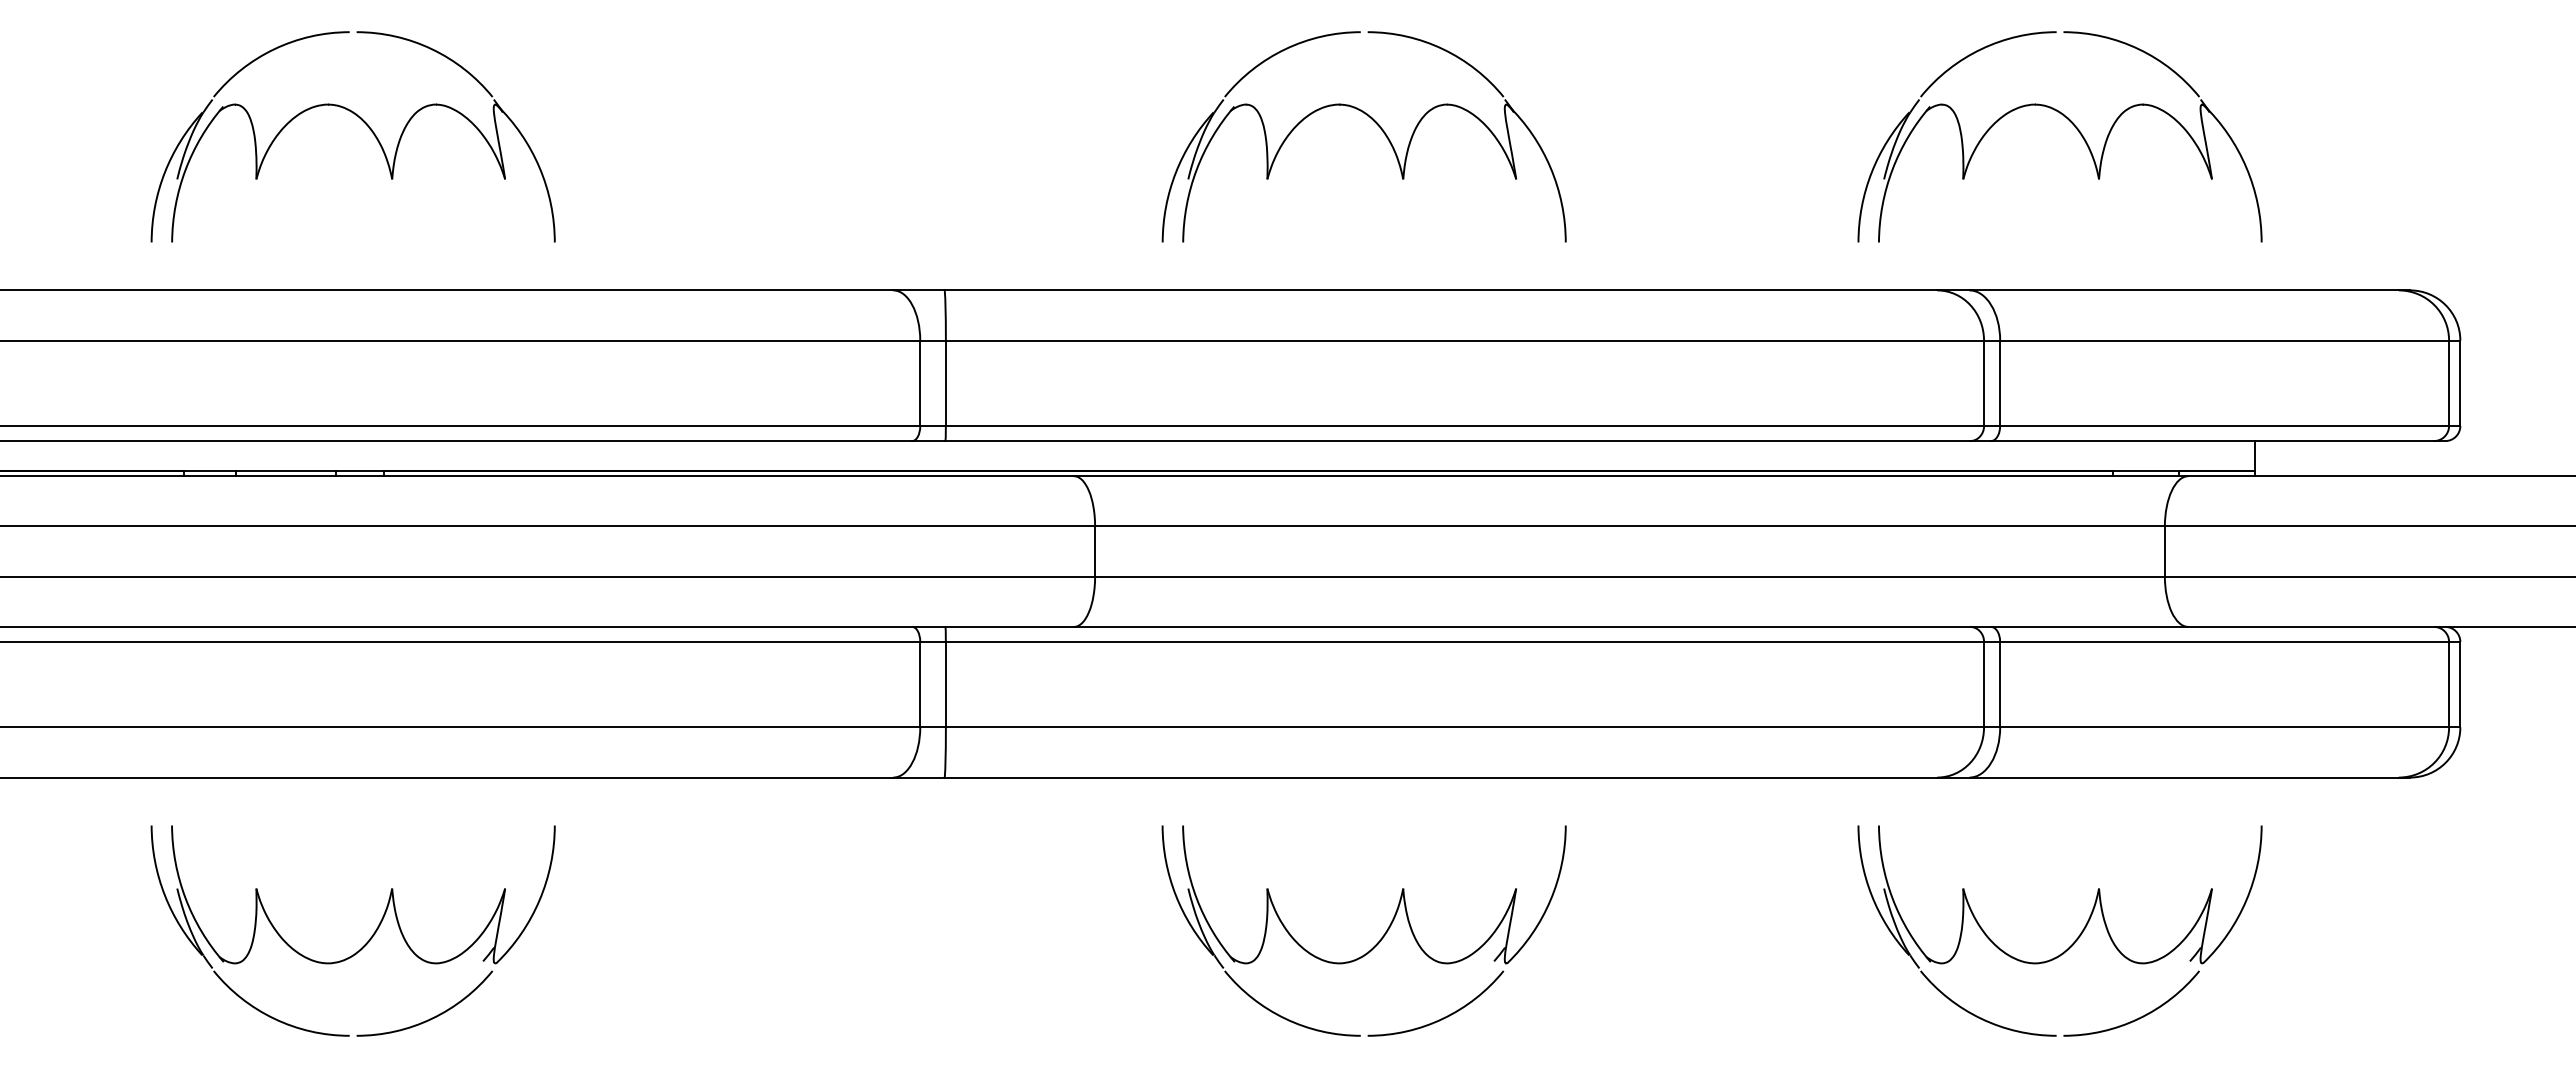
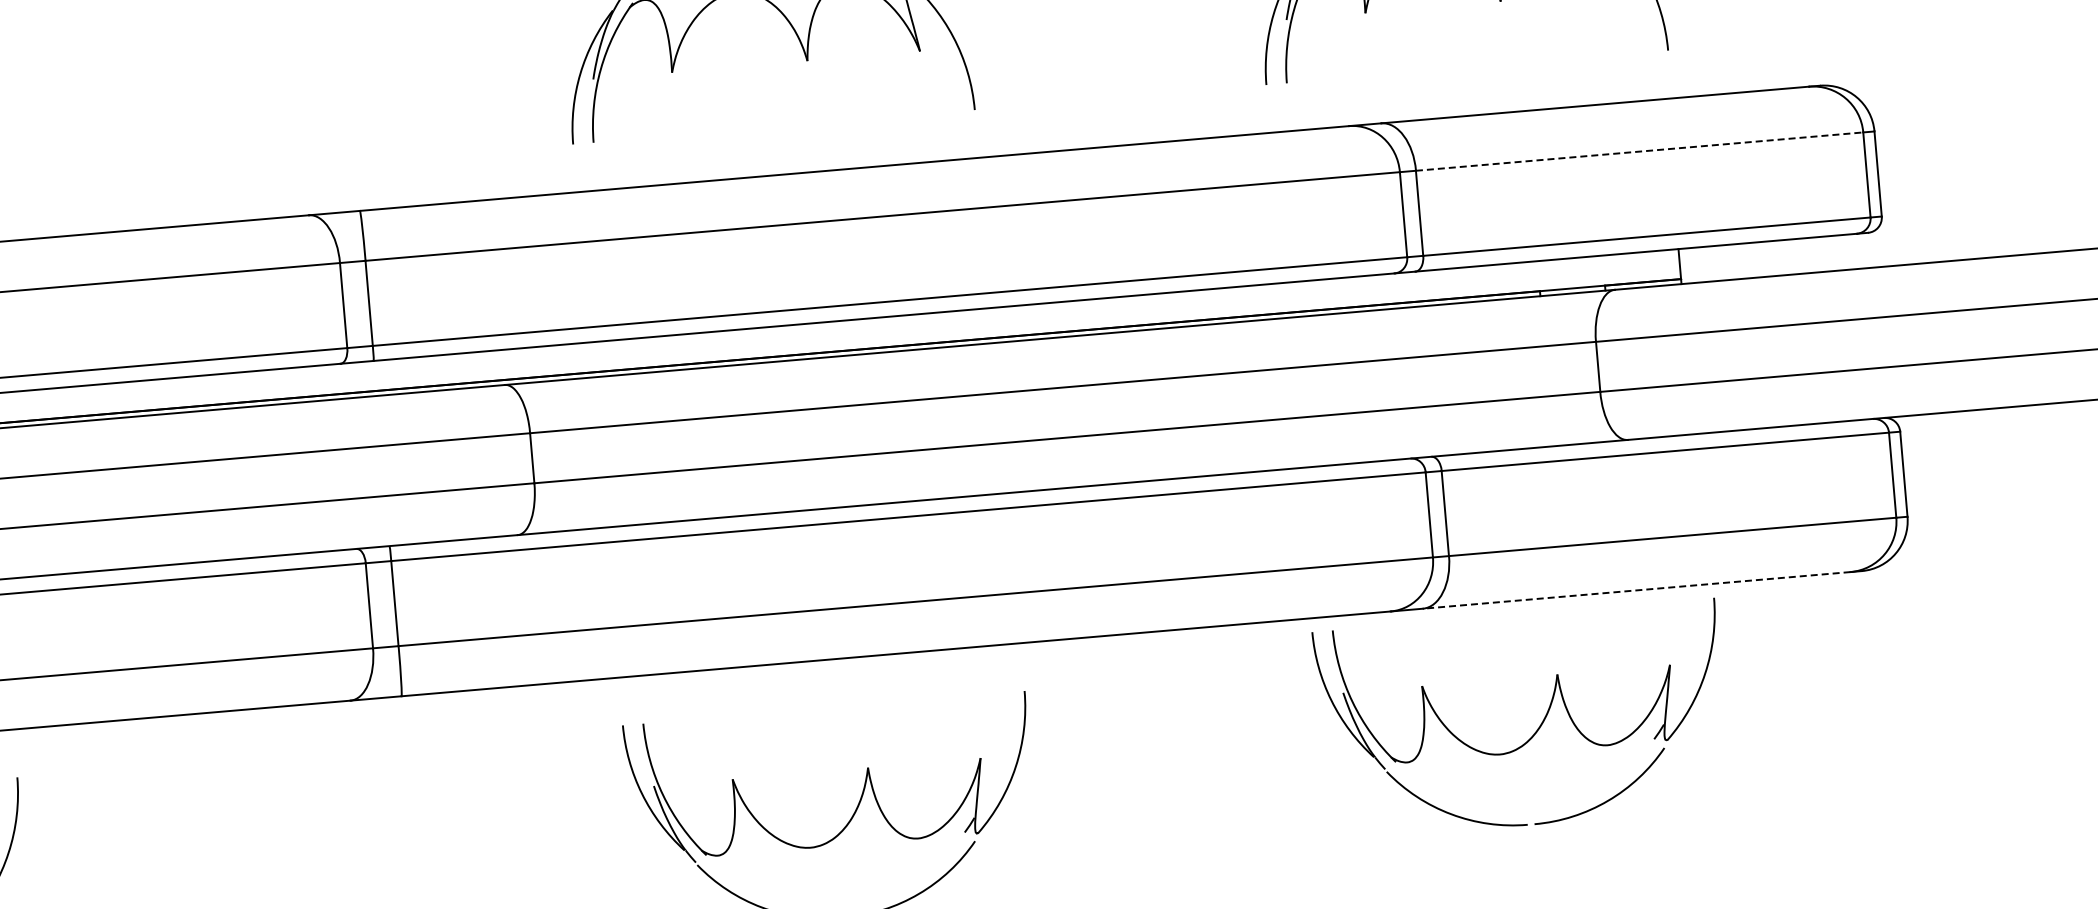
line: (2225, 340) -> (1640, 151), solid -> dashed
line: (2184, 777) -> (1636, 590), solid -> dashed
part: (2075, 939) -> (1538, 727), moved

